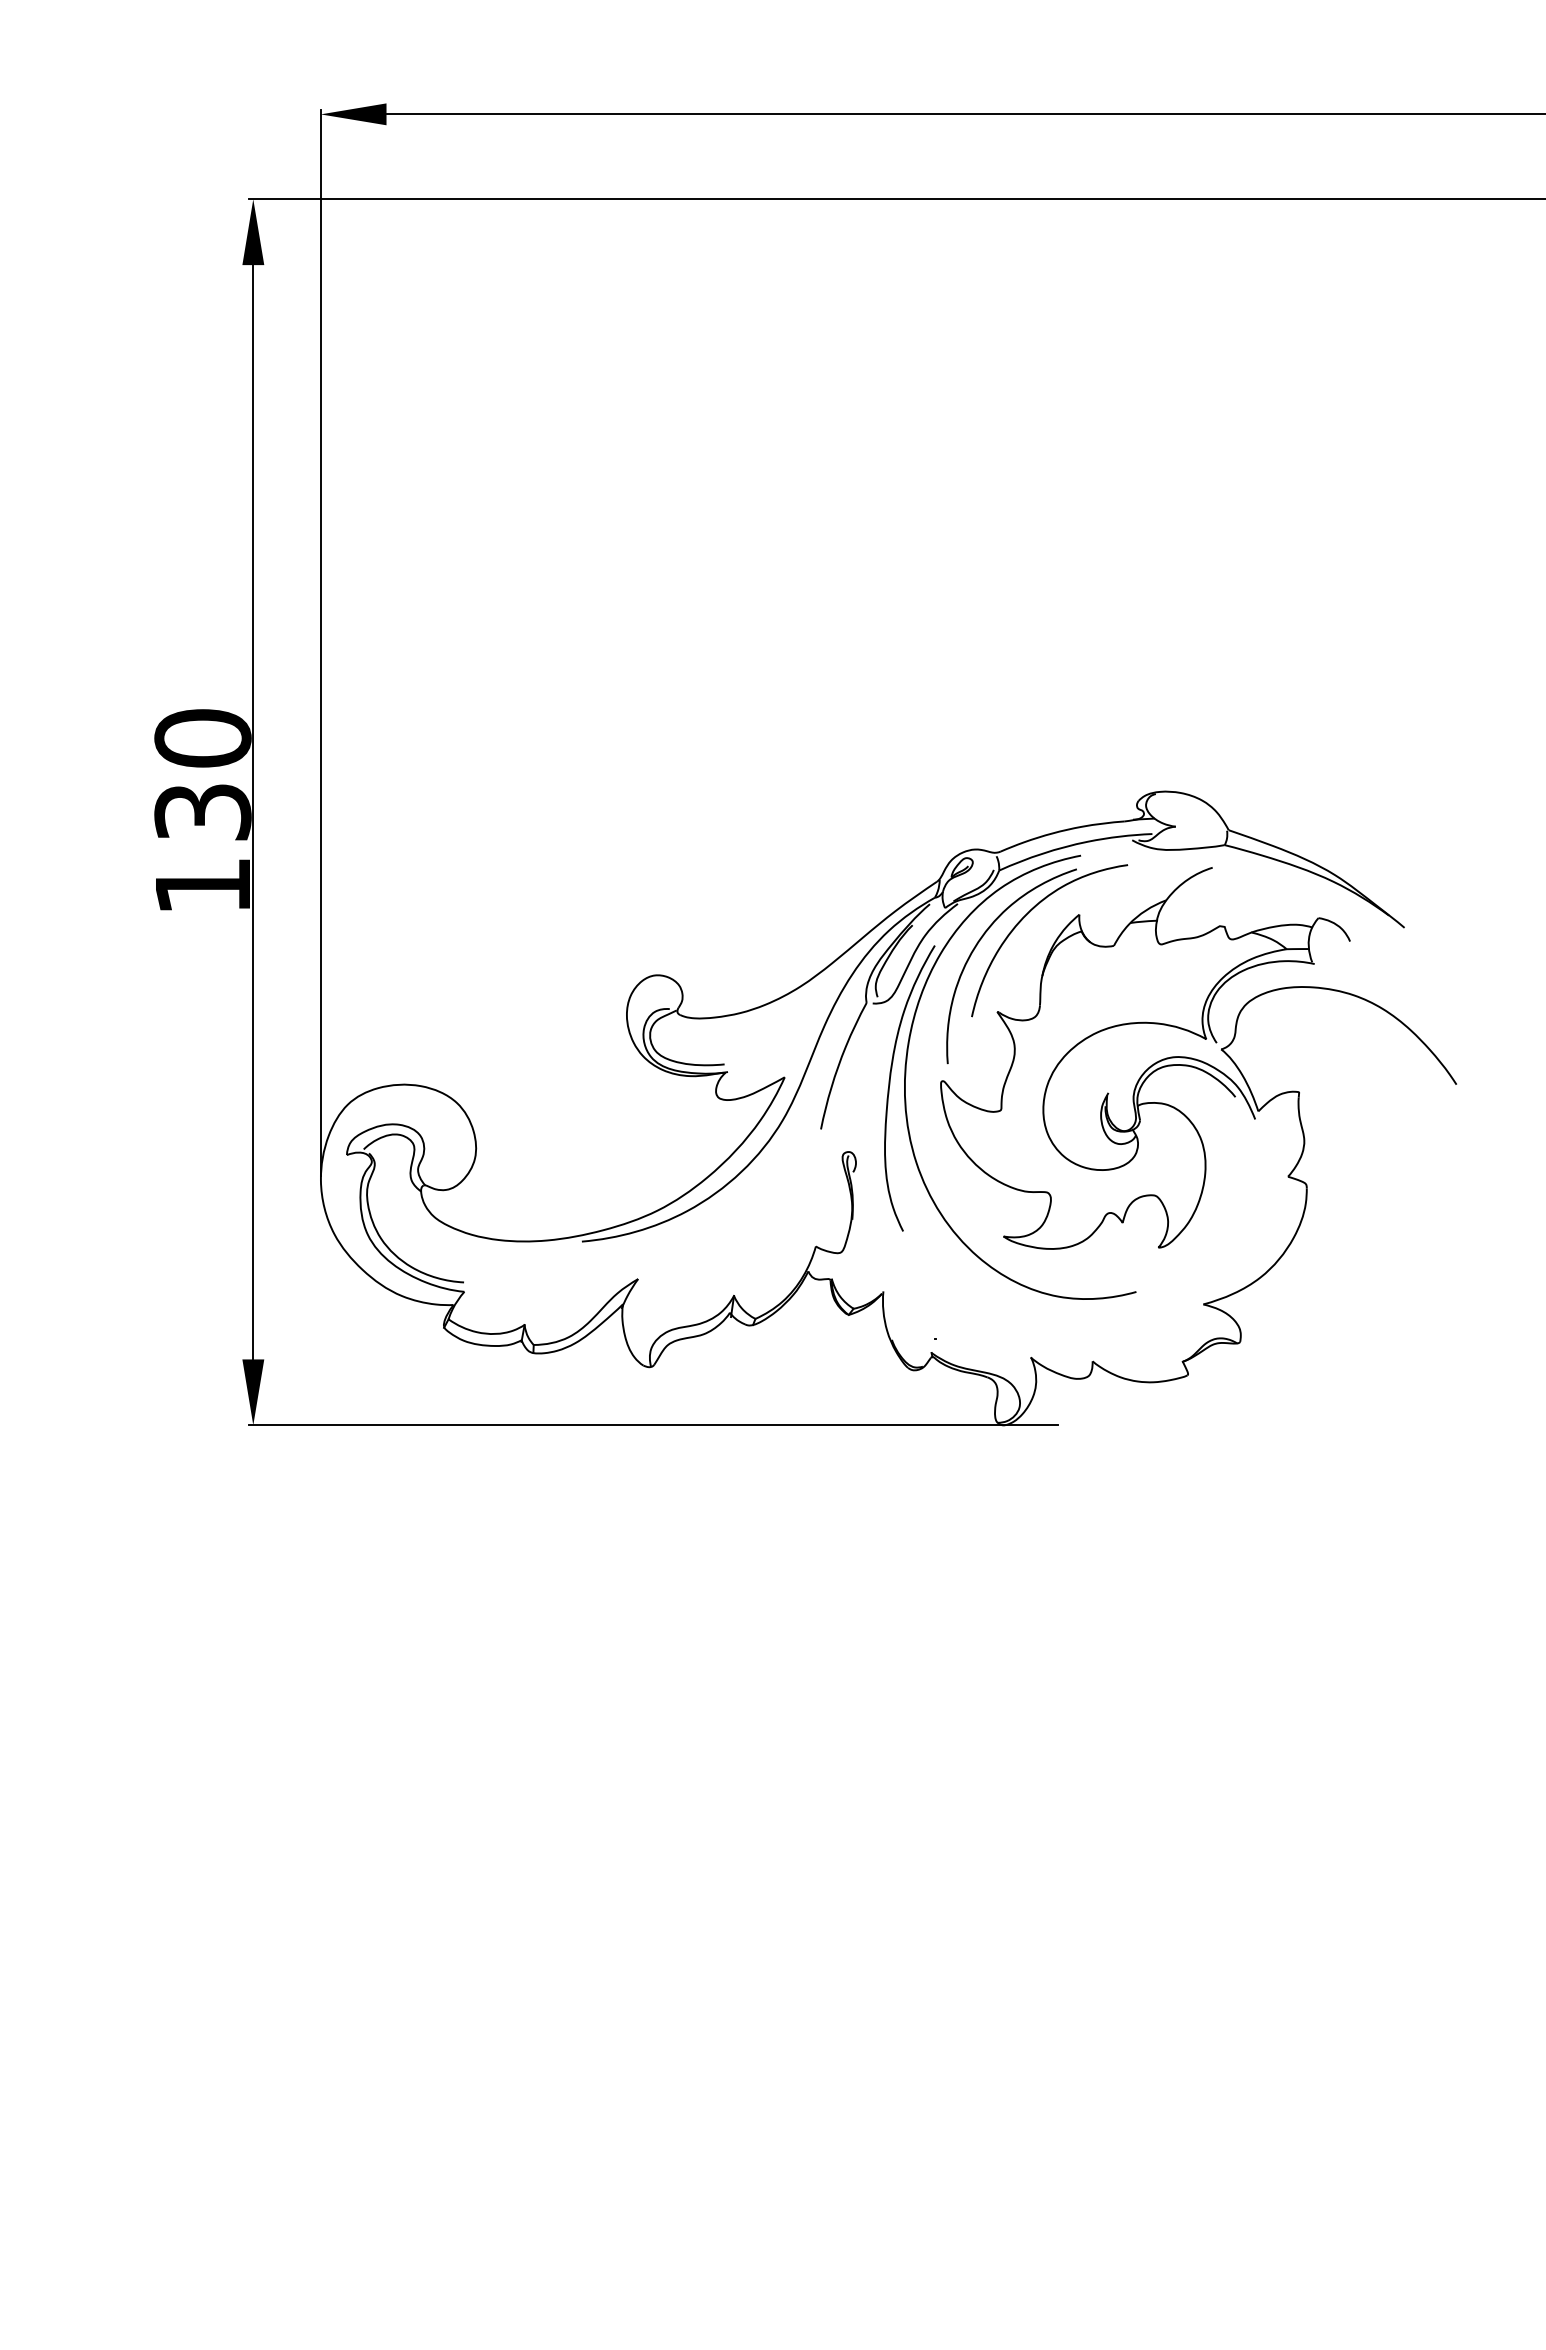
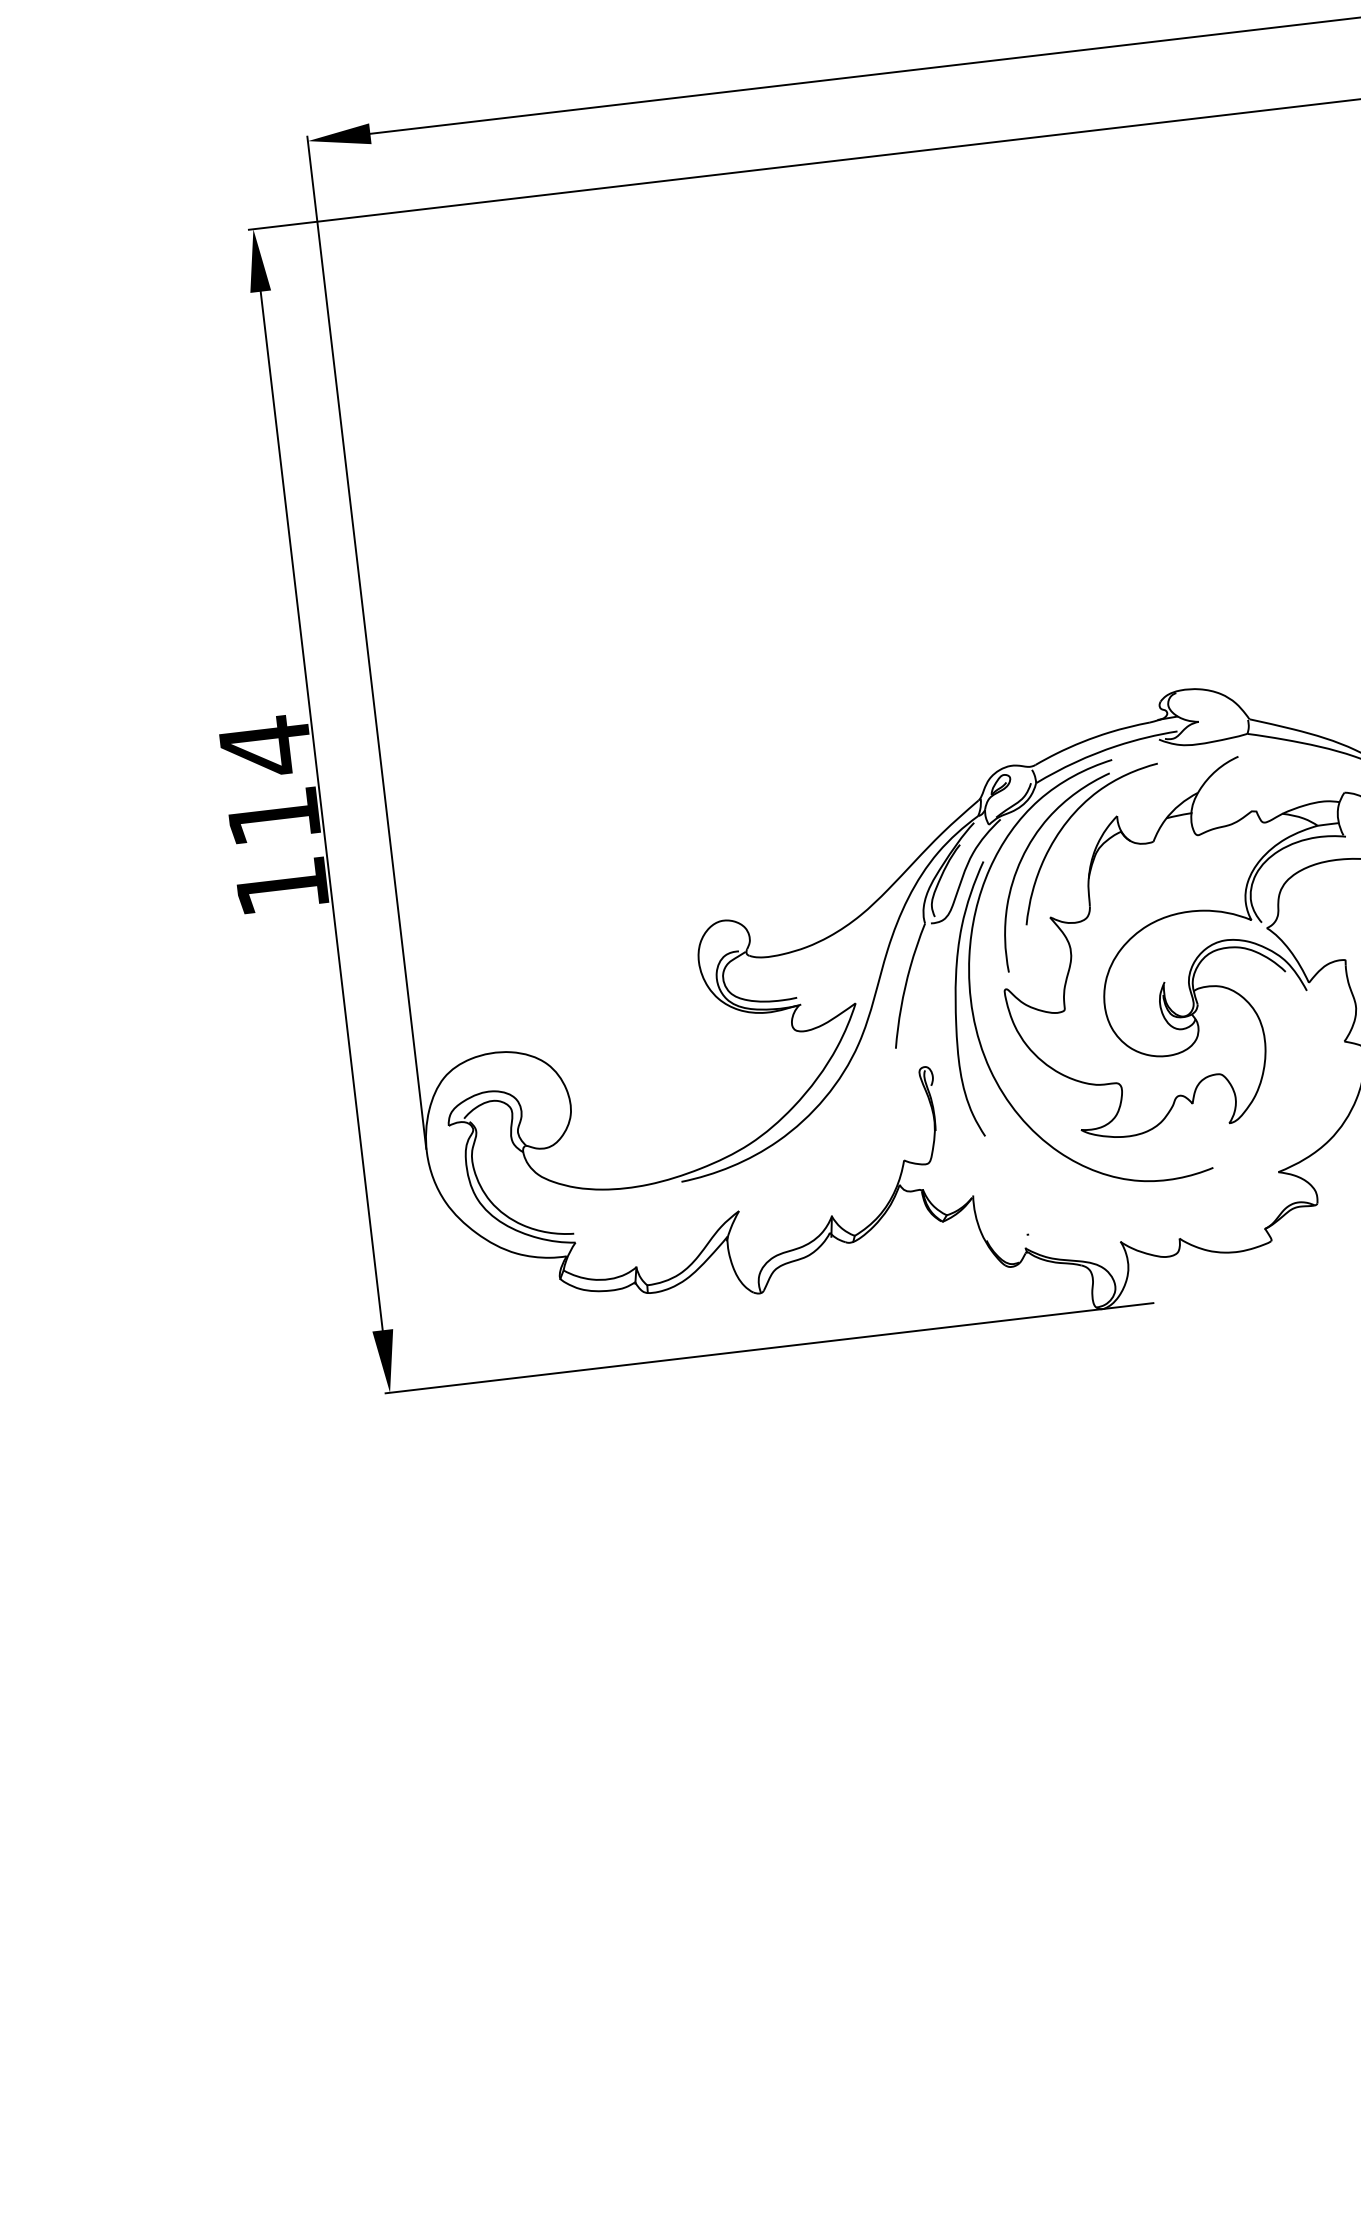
text: (202, 774) -> (269, 780), 130 -> 114

